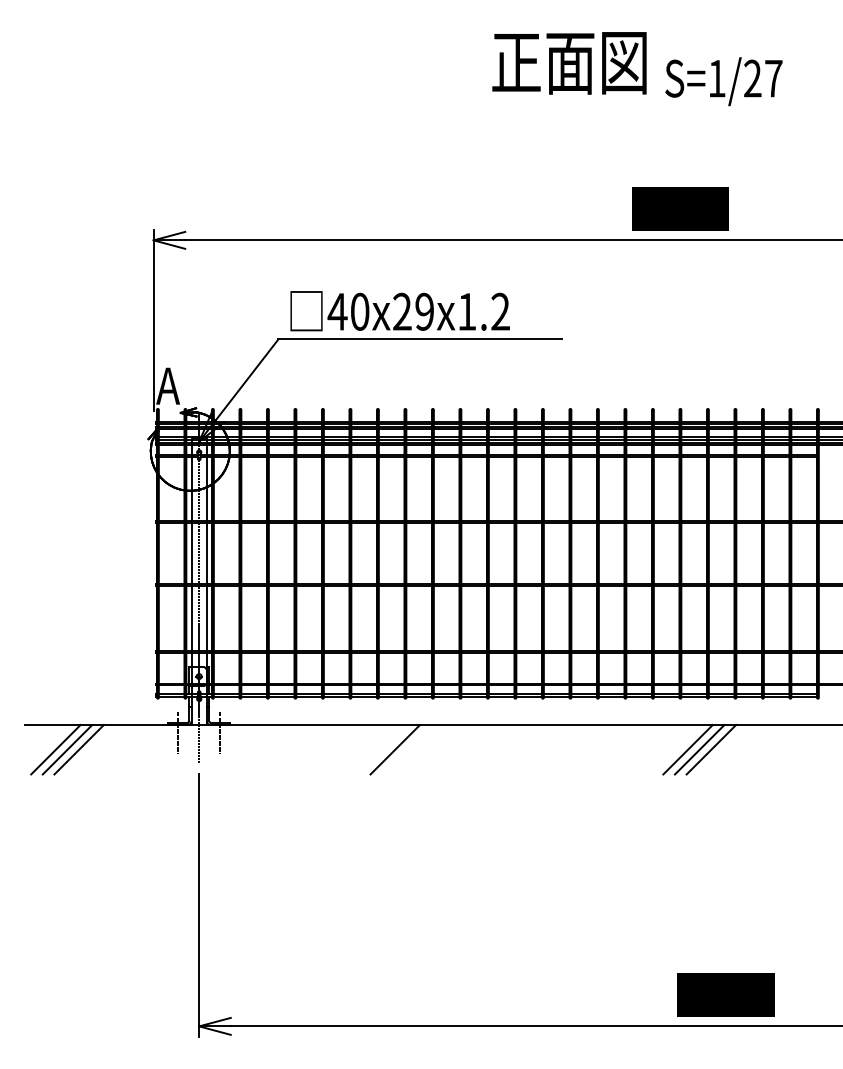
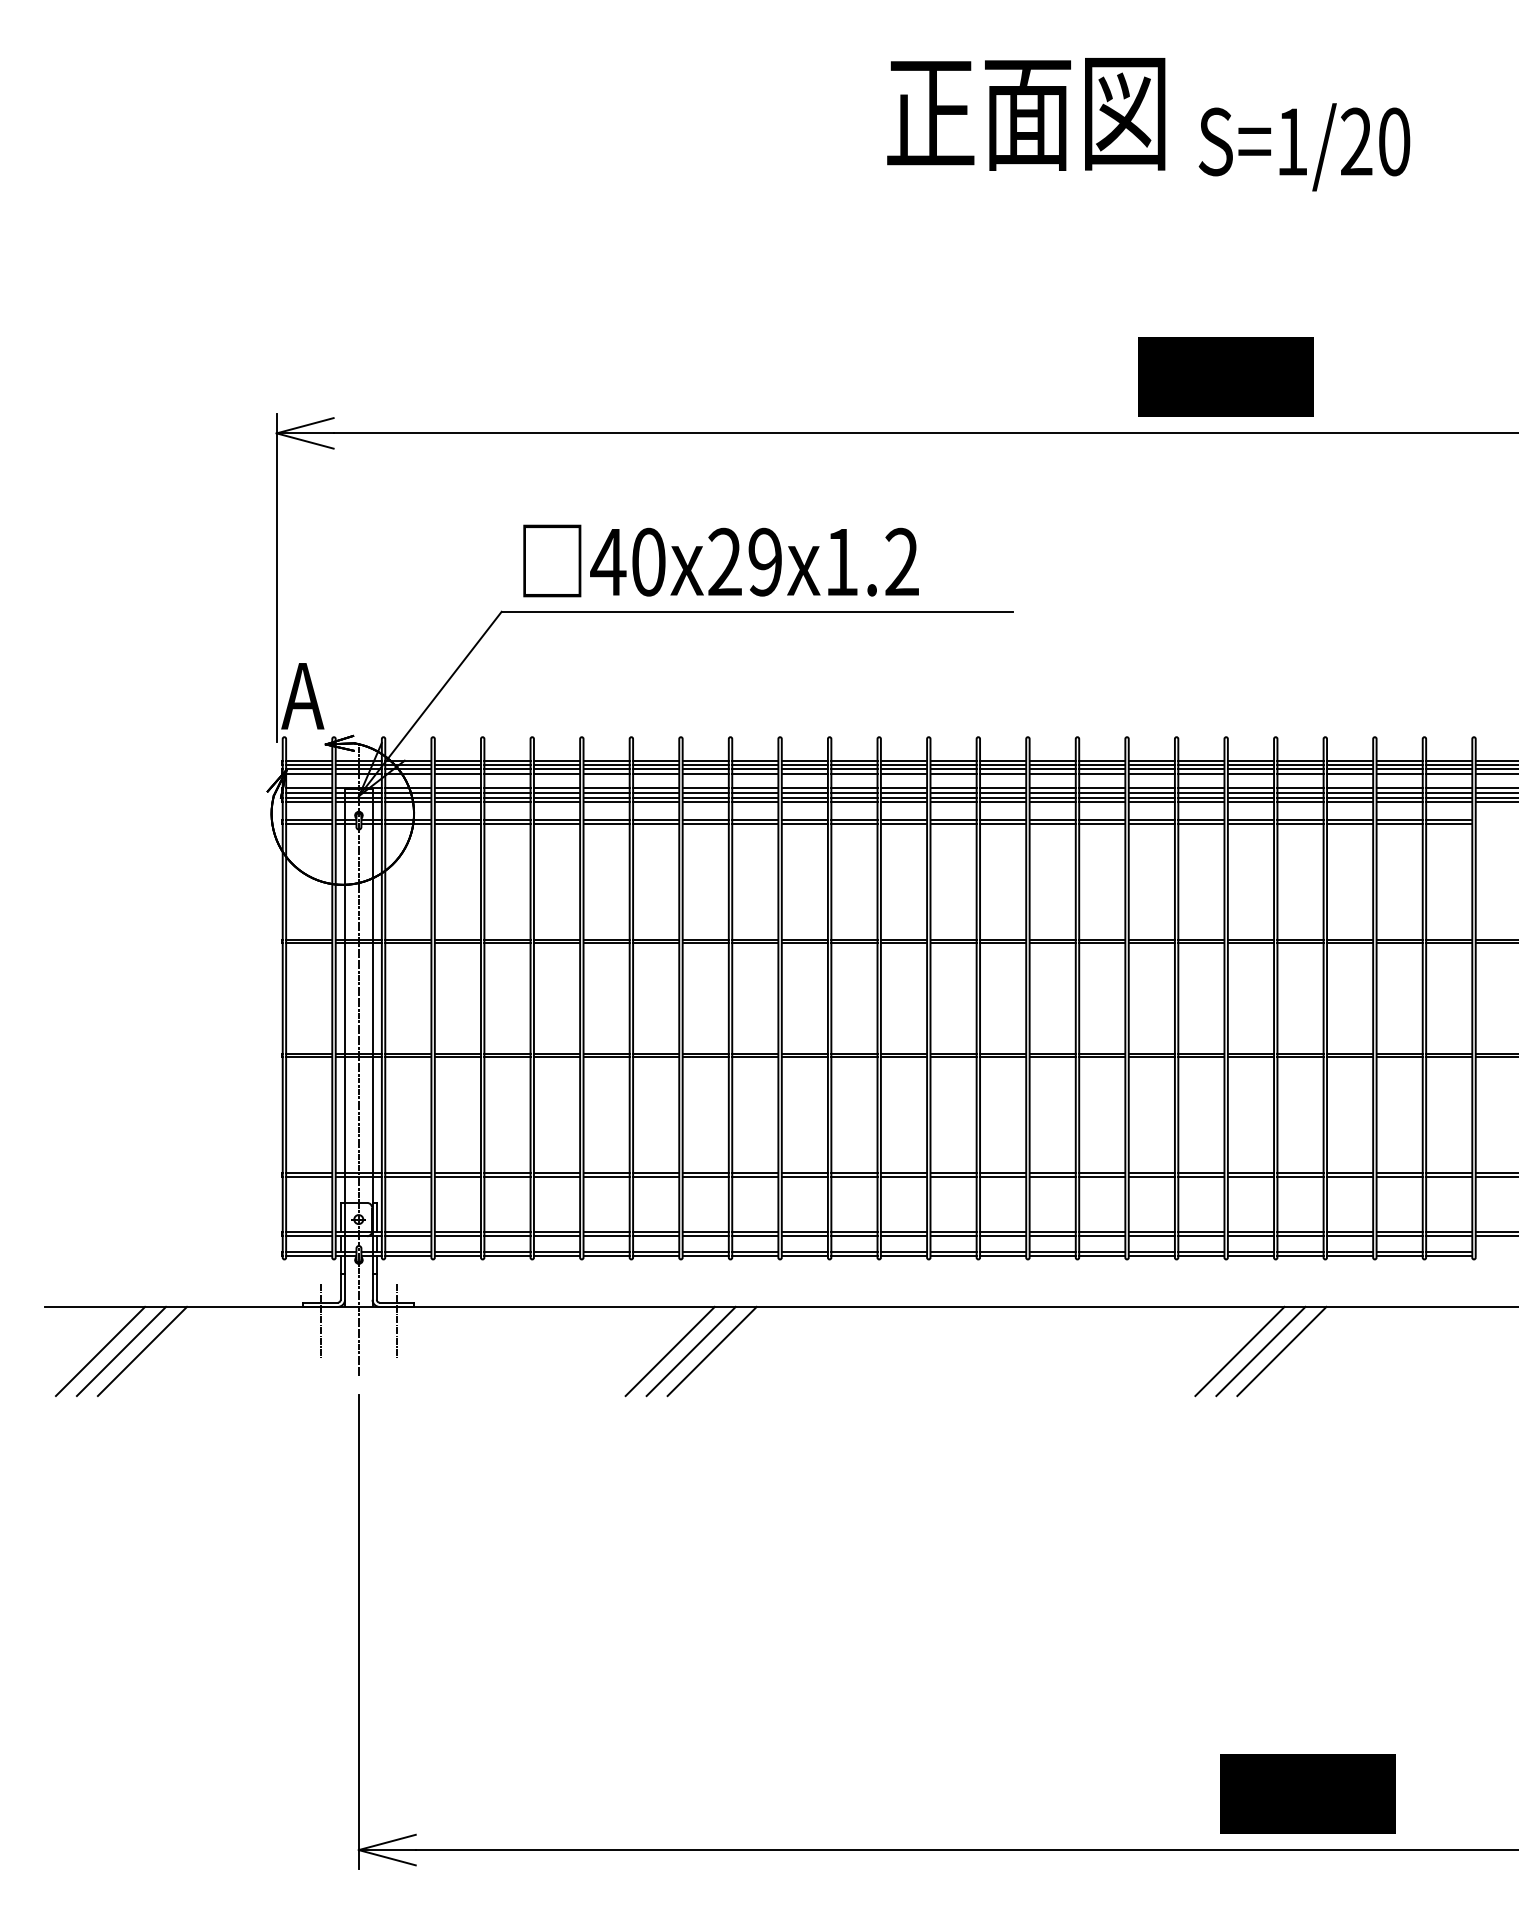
text: (773, 78) -> (1393, 141), S=1/27 -> S=1/20
line: (371, 749) -> (669, 1351), added
line: (383, 749) -> (691, 1351), added

